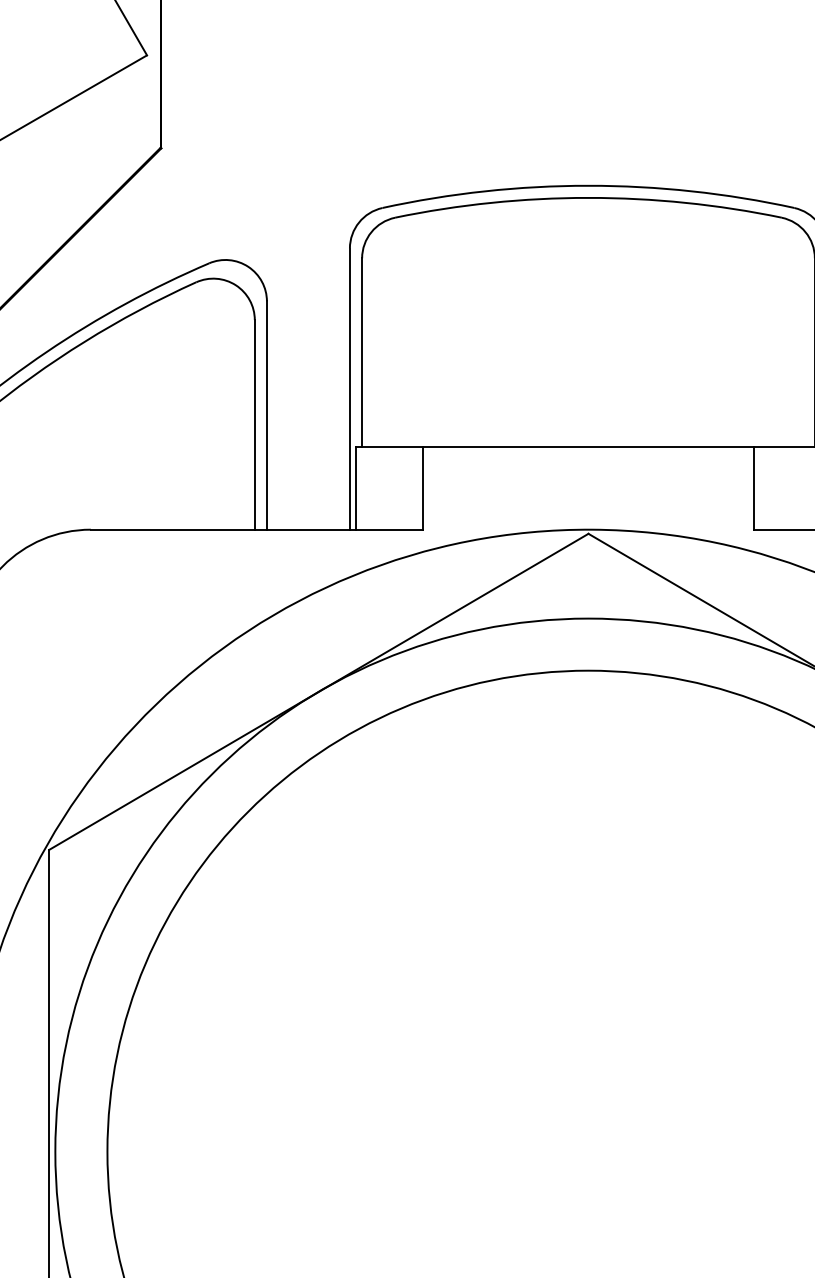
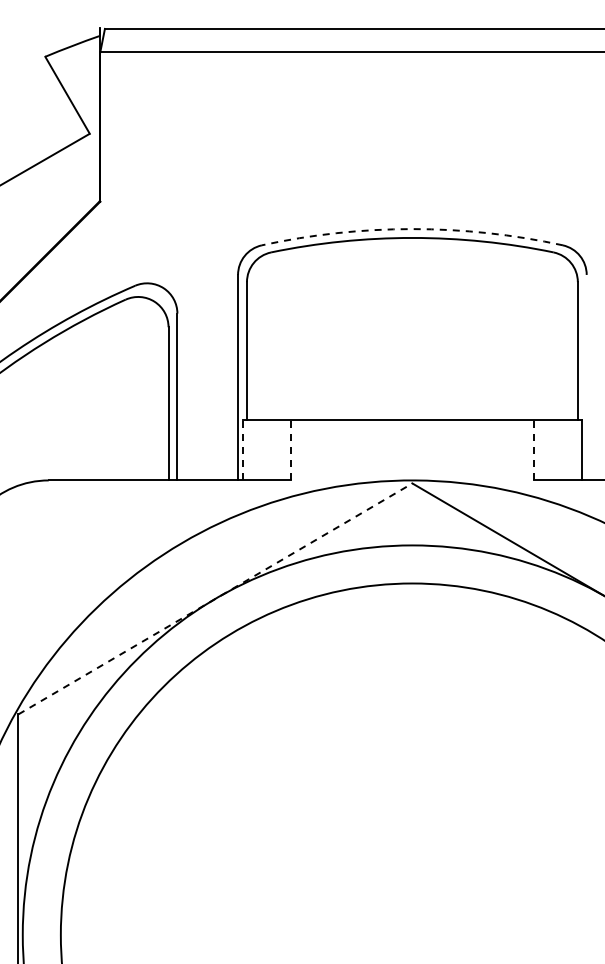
arc: (588, 186) -> (412, 229), solid -> dashed
line: (355, 487) -> (242, 449), solid -> dashed
line: (423, 487) -> (291, 449), solid -> dashed
line: (754, 487) -> (533, 449), solid -> dashed
line: (319, 691) -> (215, 598), solid -> dashed

